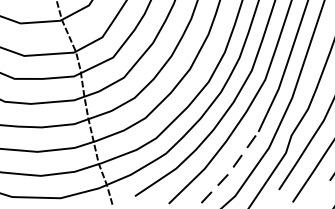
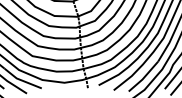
line: (230, 171) -> (143, 78), dashed -> solid

